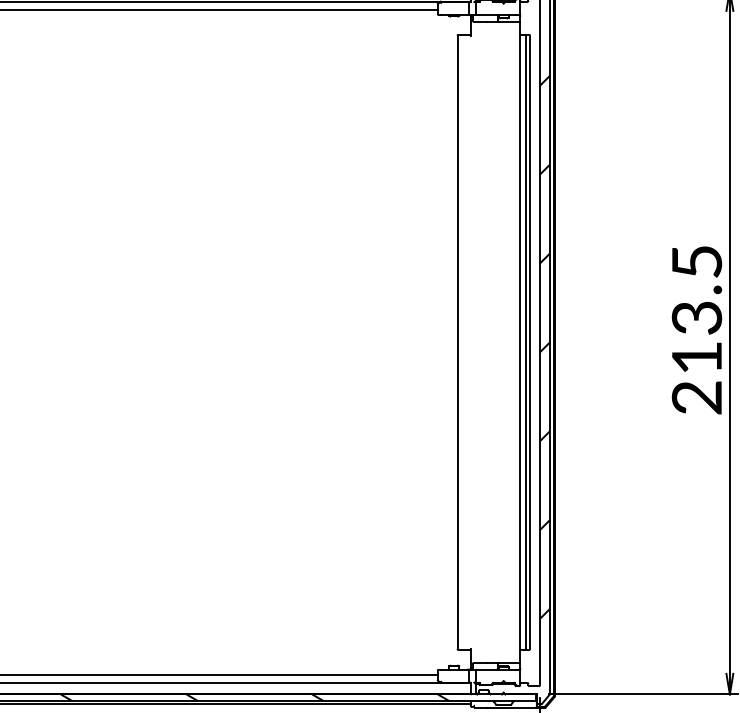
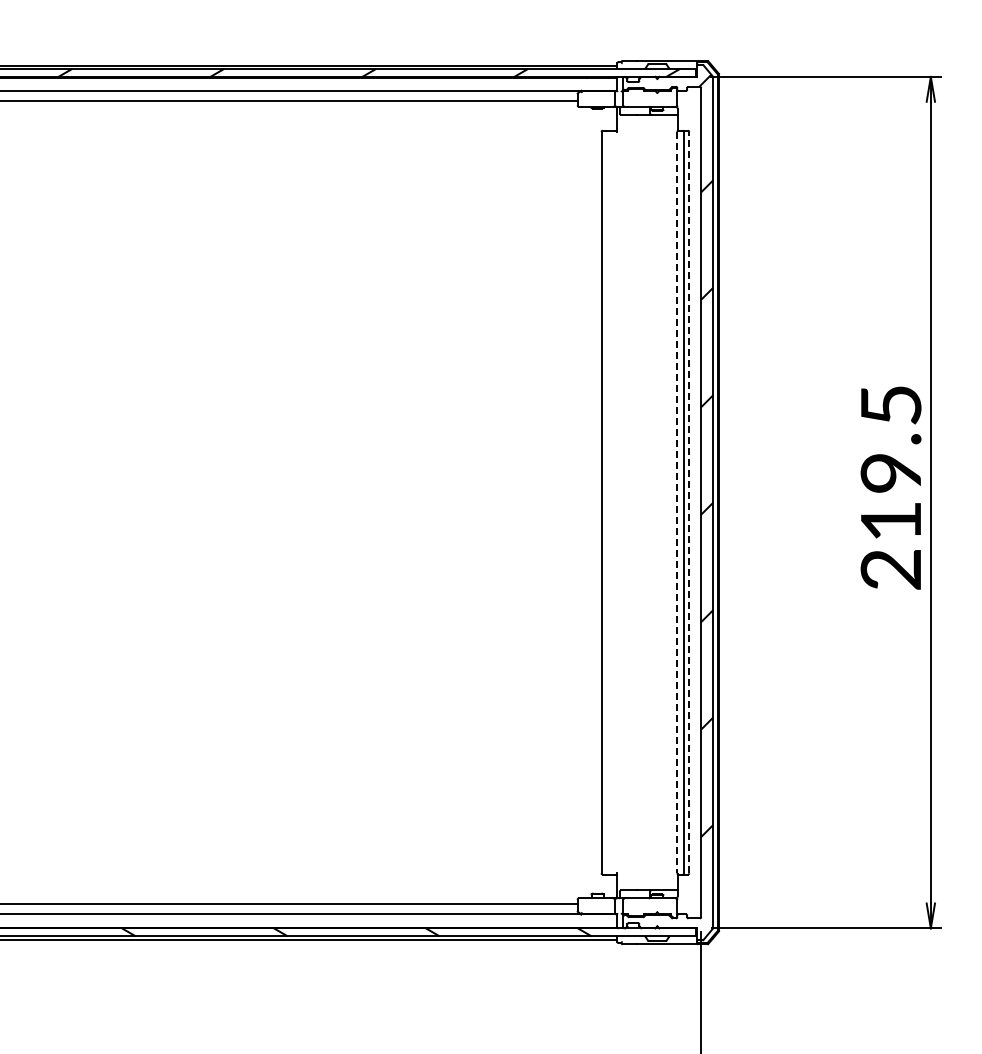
text: (696, 318) -> (890, 473), 213.5 -> 219.5
line: (520, 342) -> (677, 502), solid -> dashed
line: (530, 342) -> (689, 502), solid -> dashed

